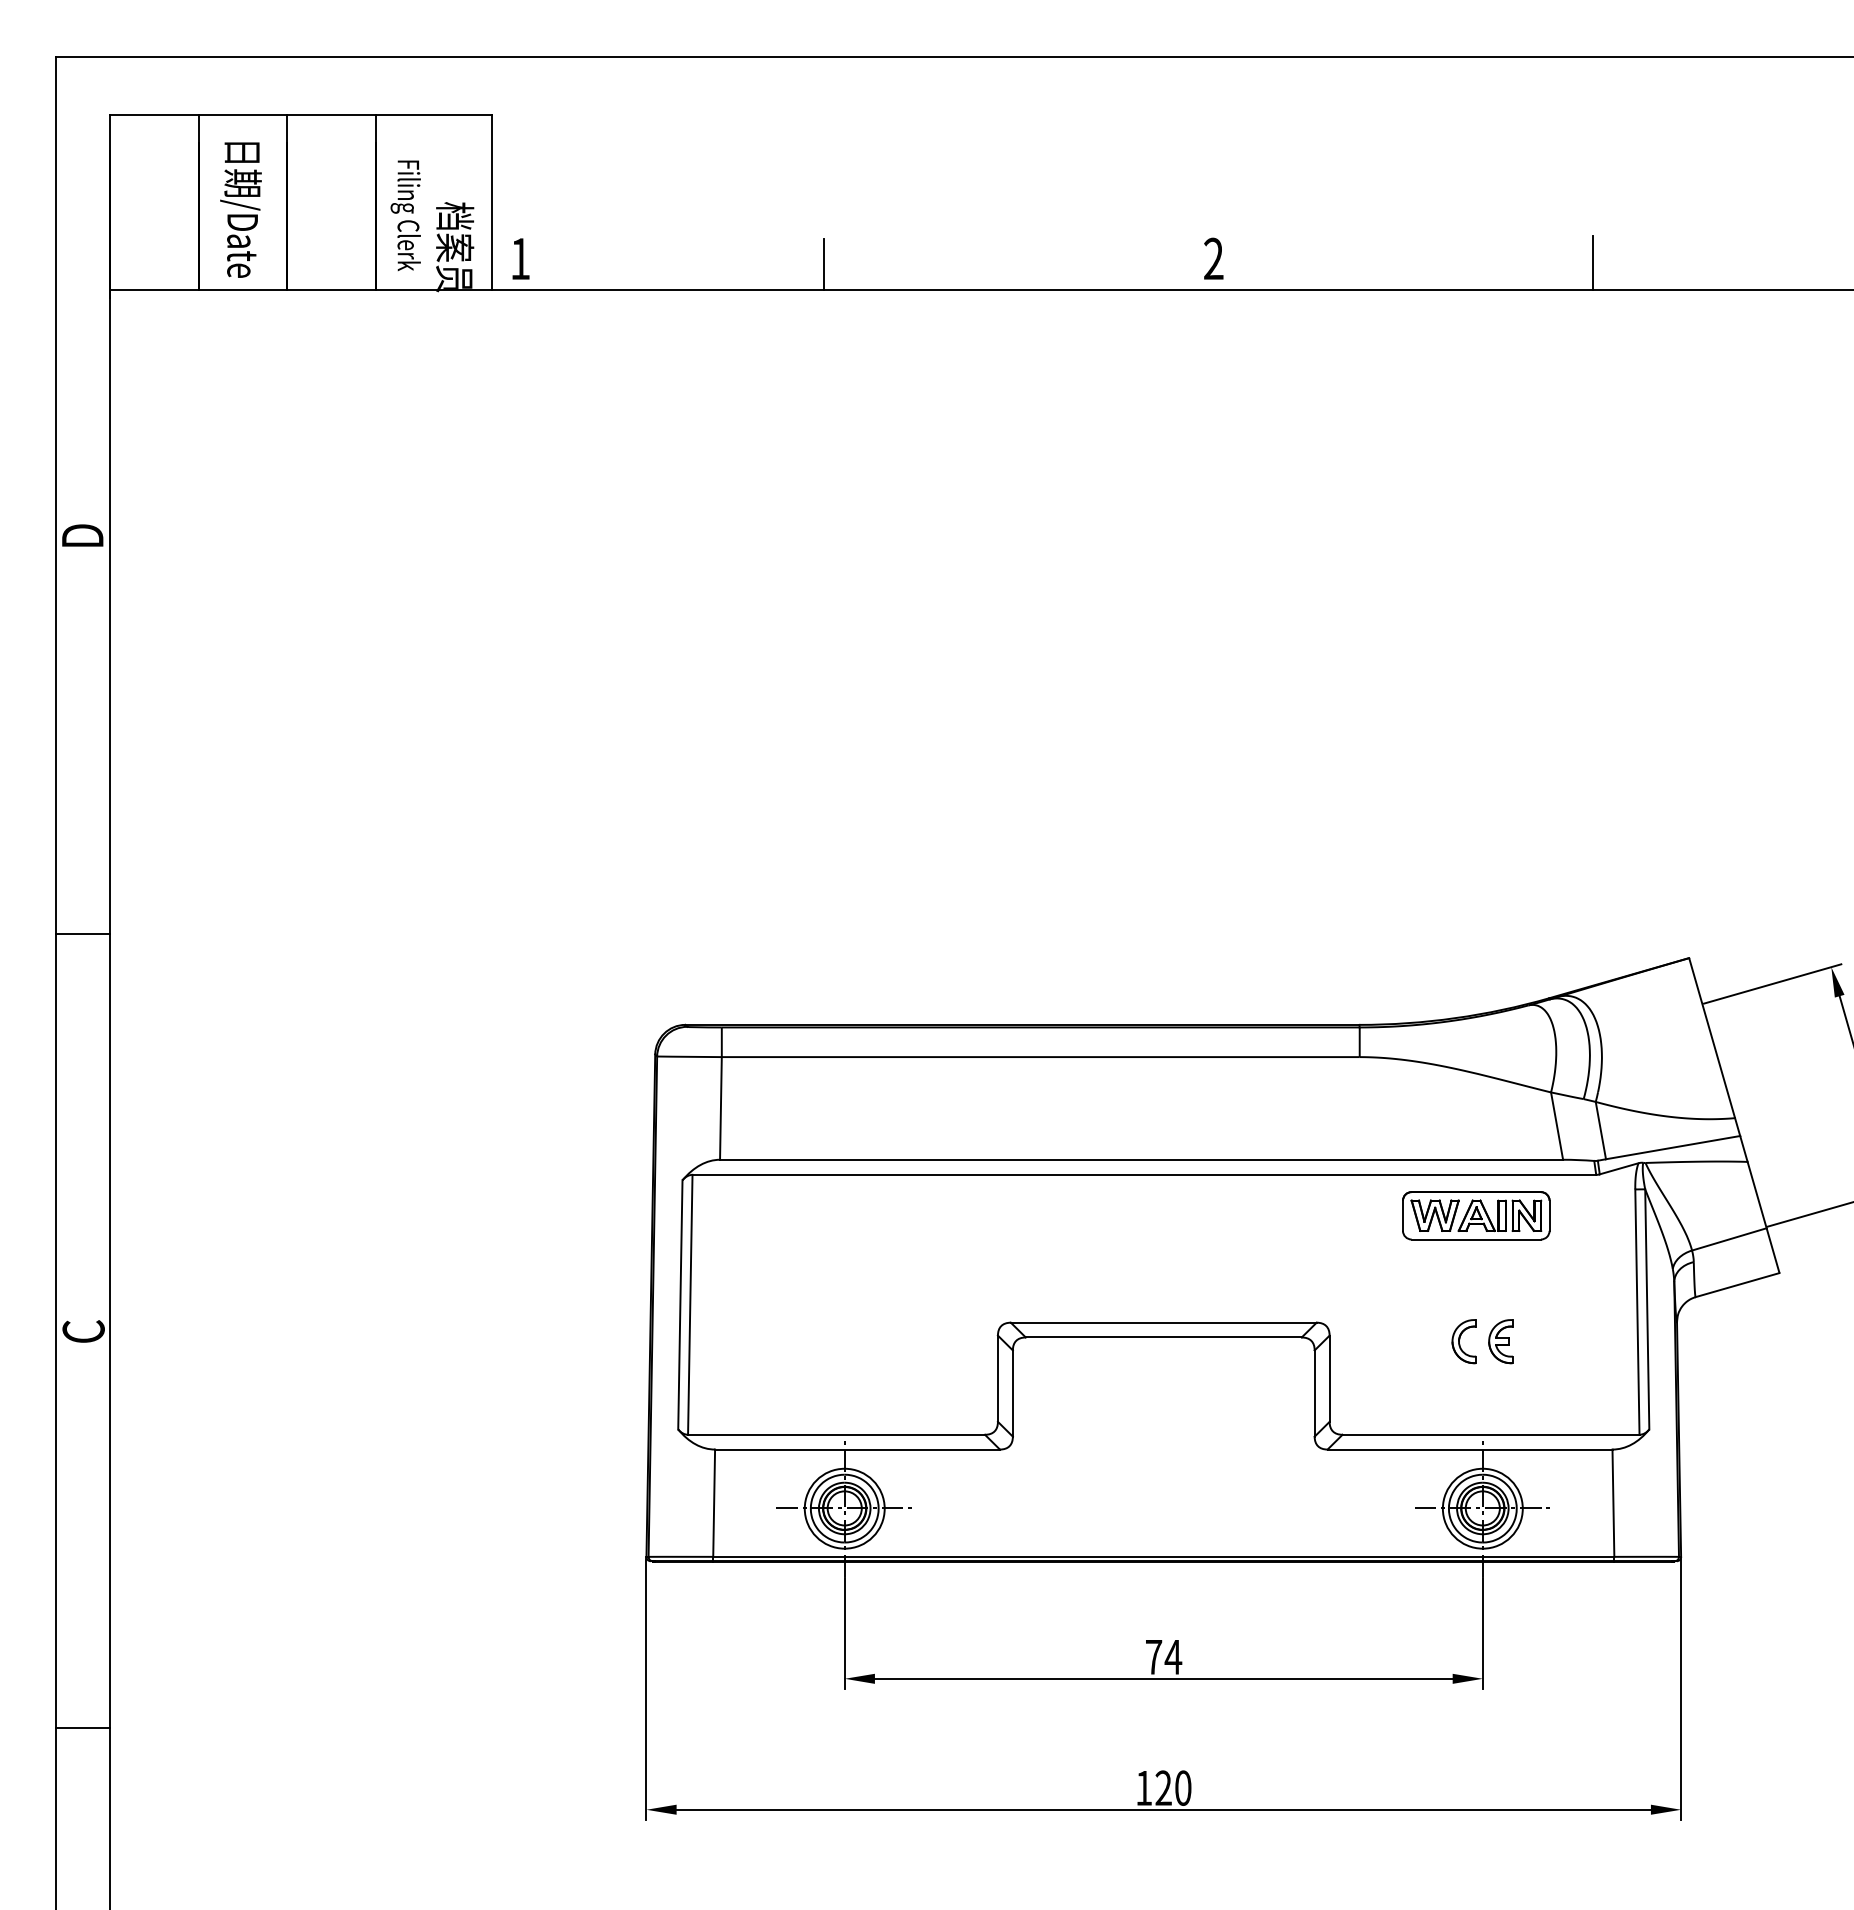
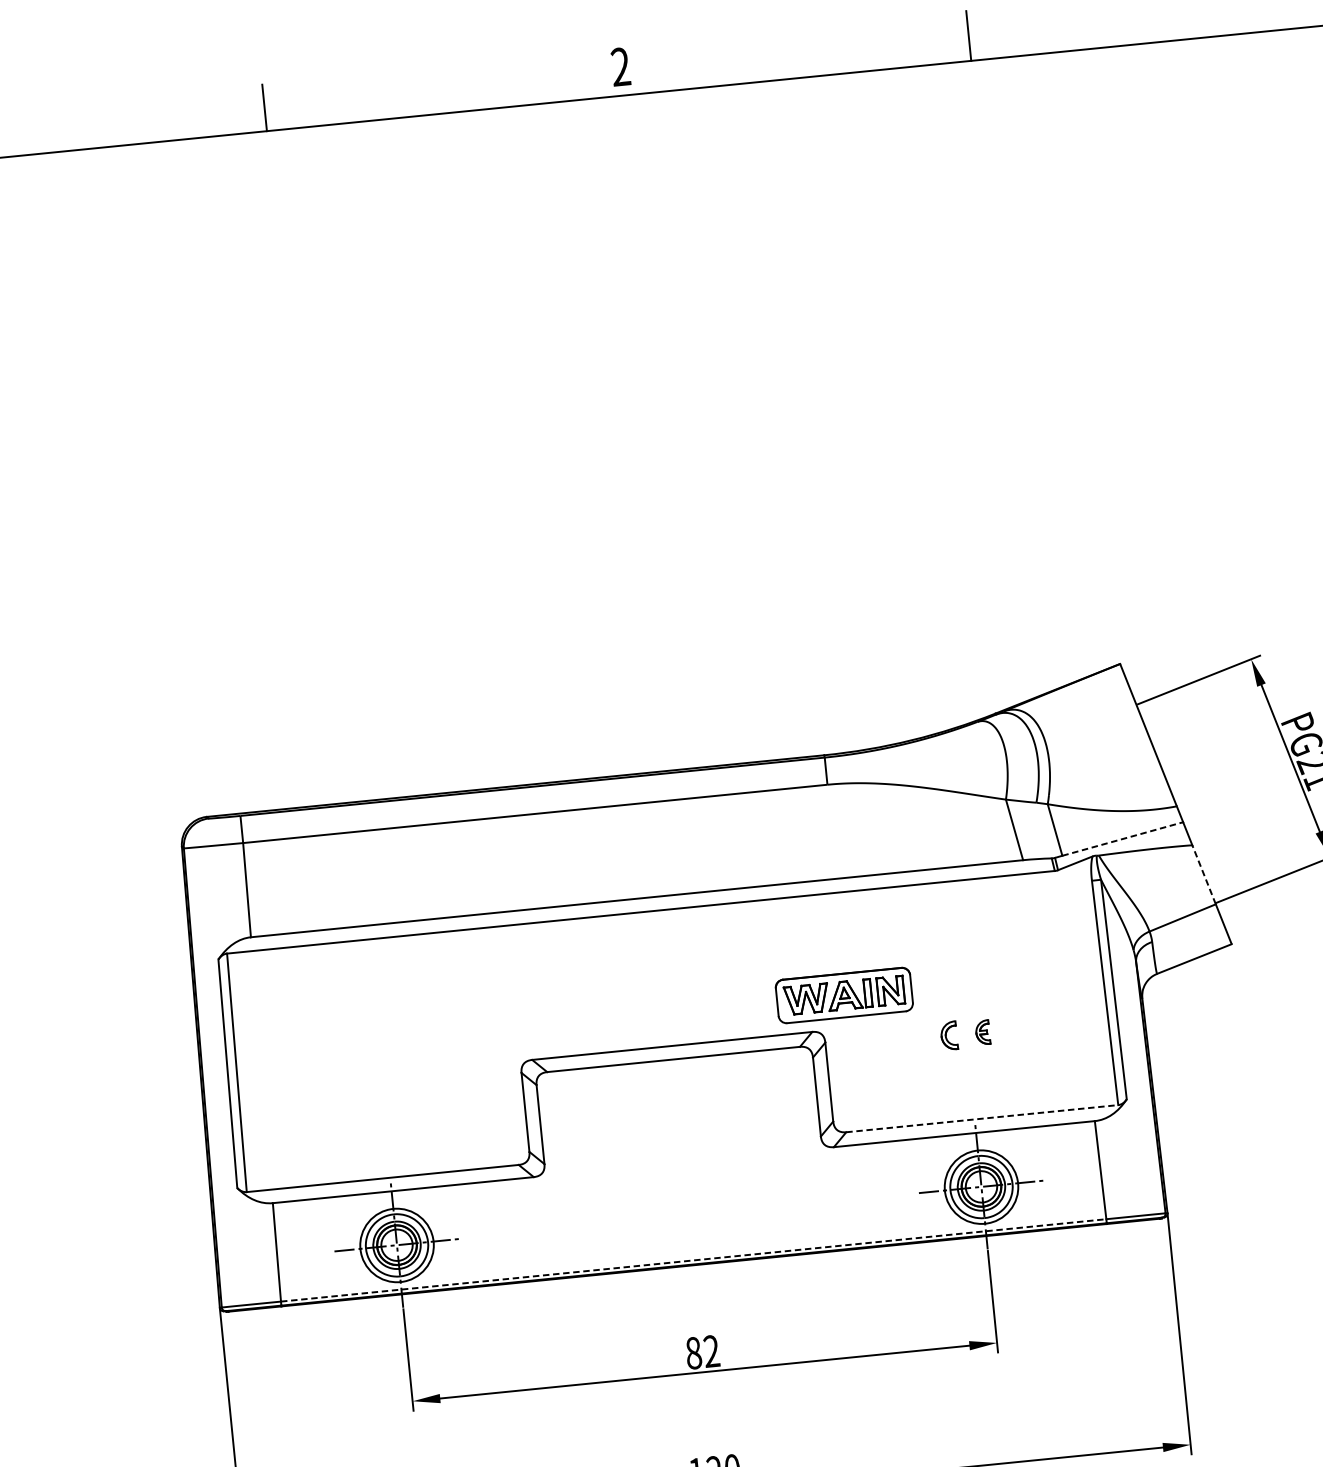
line: (1673, 1147) -> (1123, 838), solid -> dashed
line: (1757, 1195) -> (1204, 875), solid -> dashed
part: (1476, 1215) -> (844, 995), moved
part: (1463, 1341) -> (948, 1035), size x0.7
part: (1500, 1341) -> (982, 1032), size x0.6
line: (1491, 1434) -> (982, 1118), solid -> dashed
line: (1163, 1556) -> (693, 1260), solid -> dashed
text: (1163, 1656) -> (702, 1351), 74 -> 82

